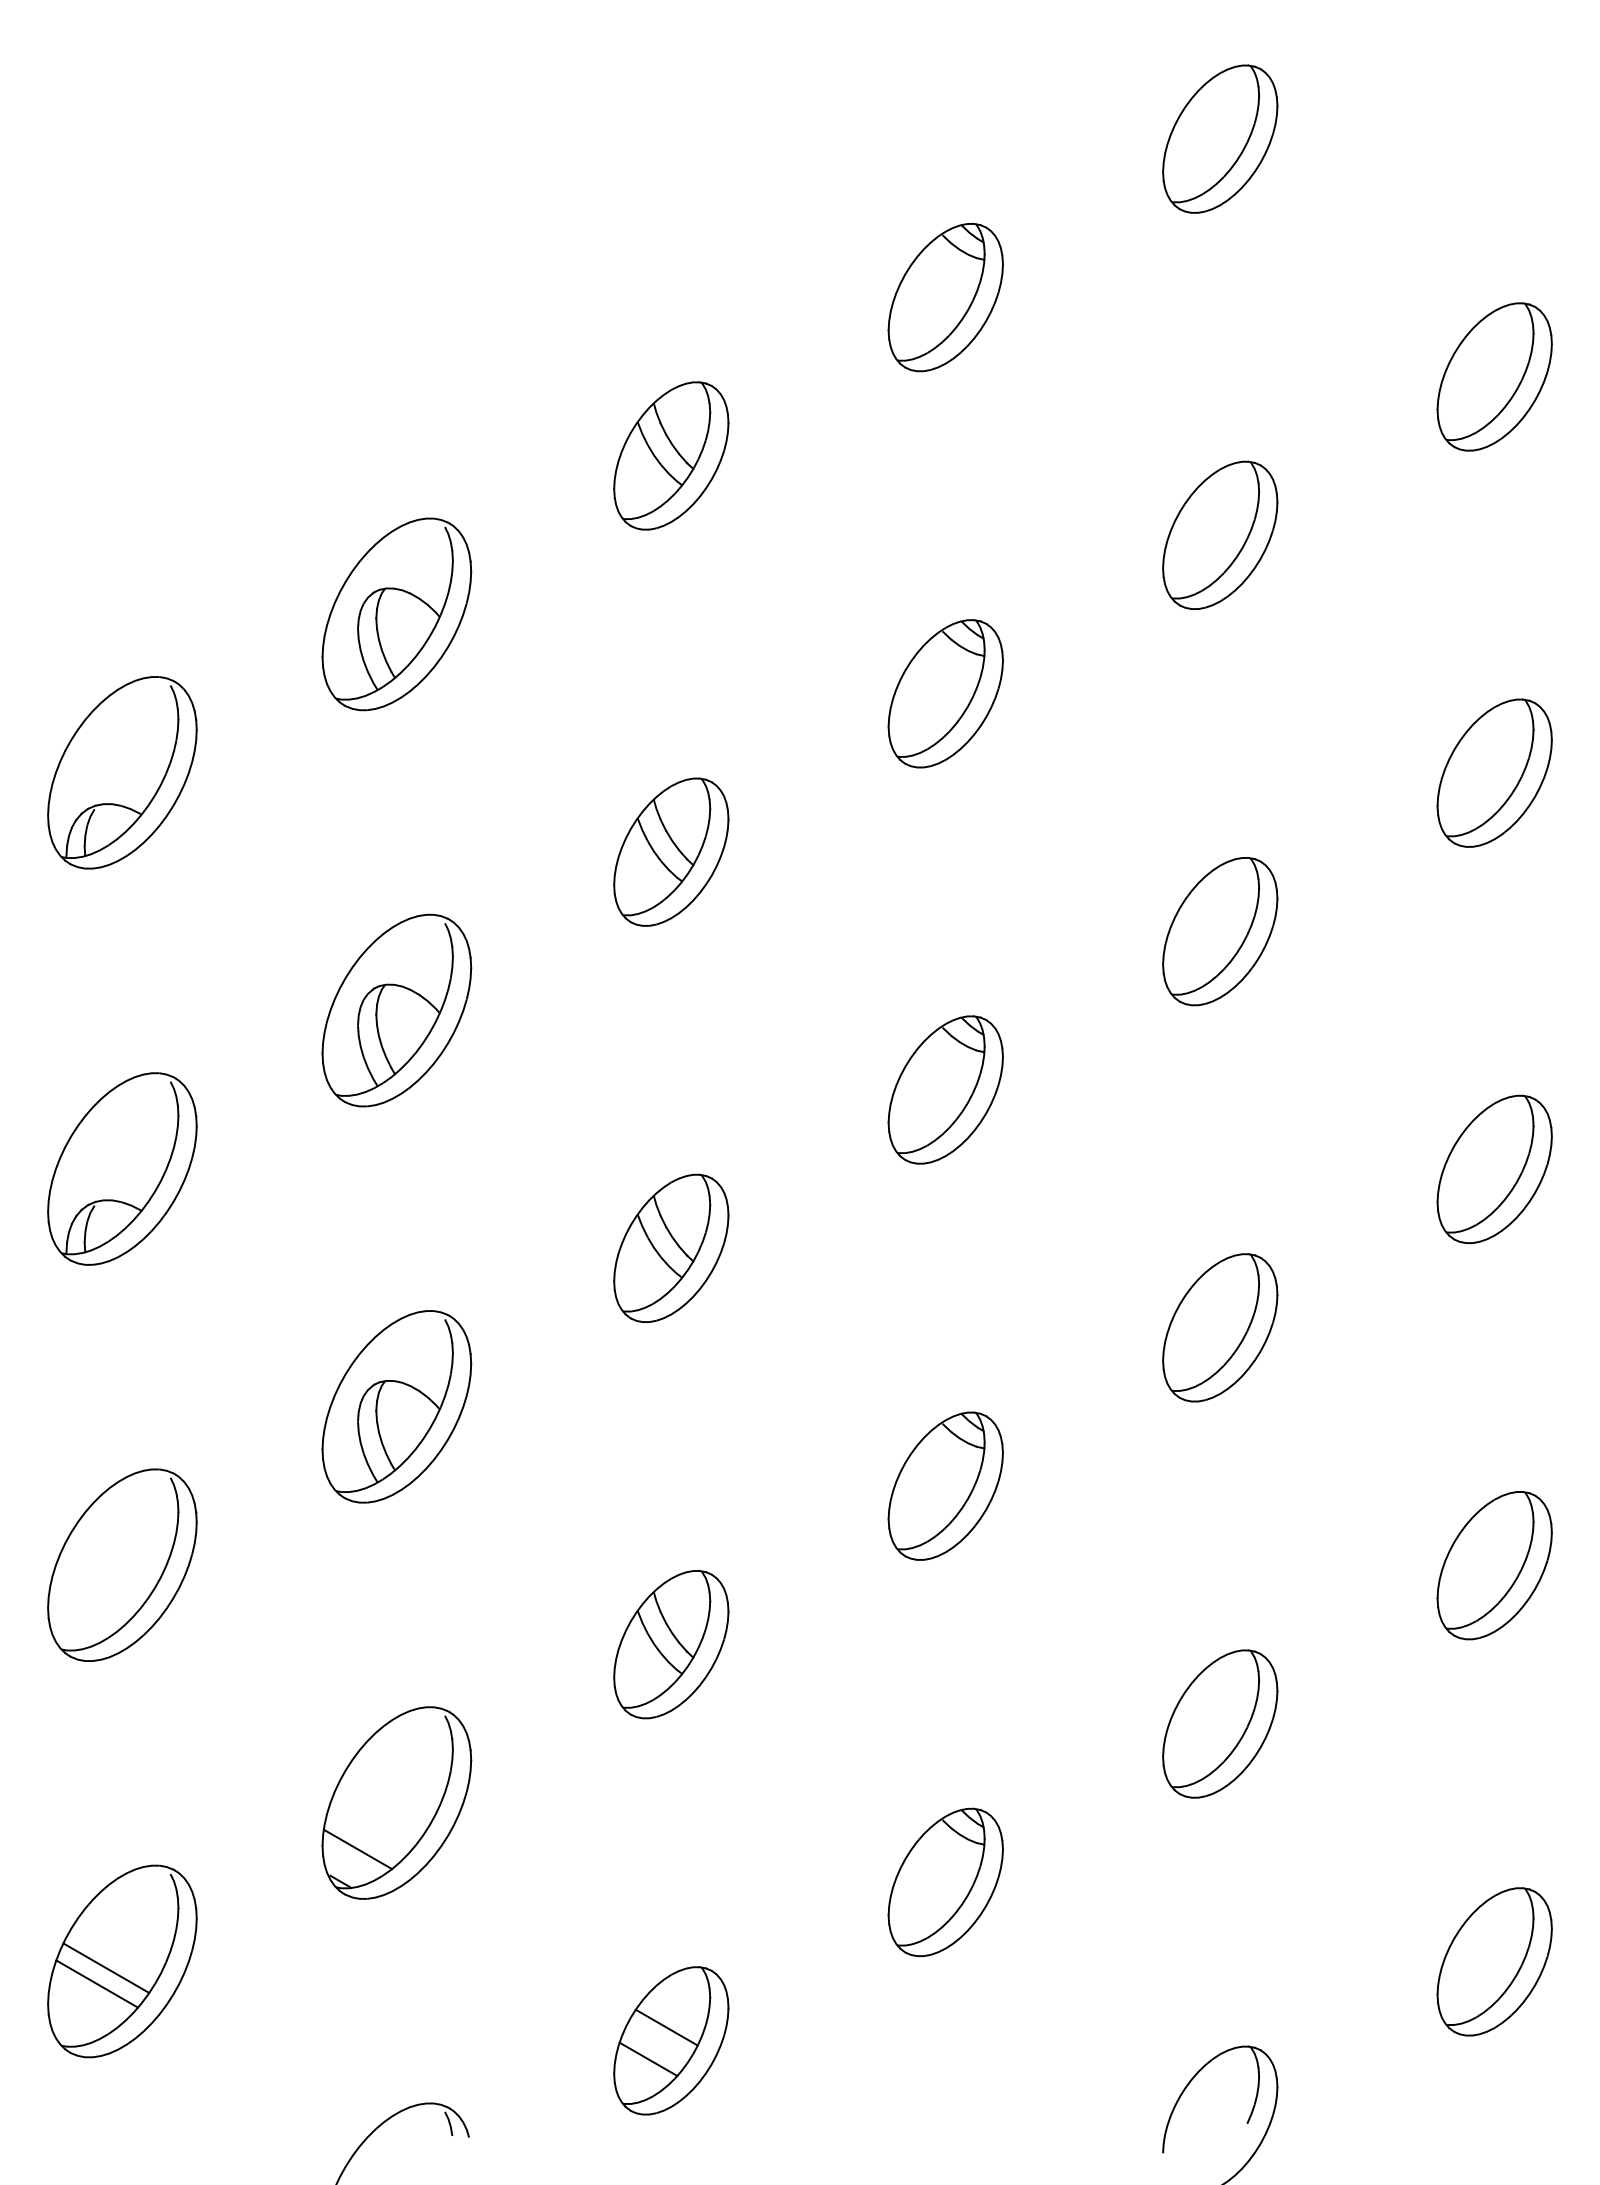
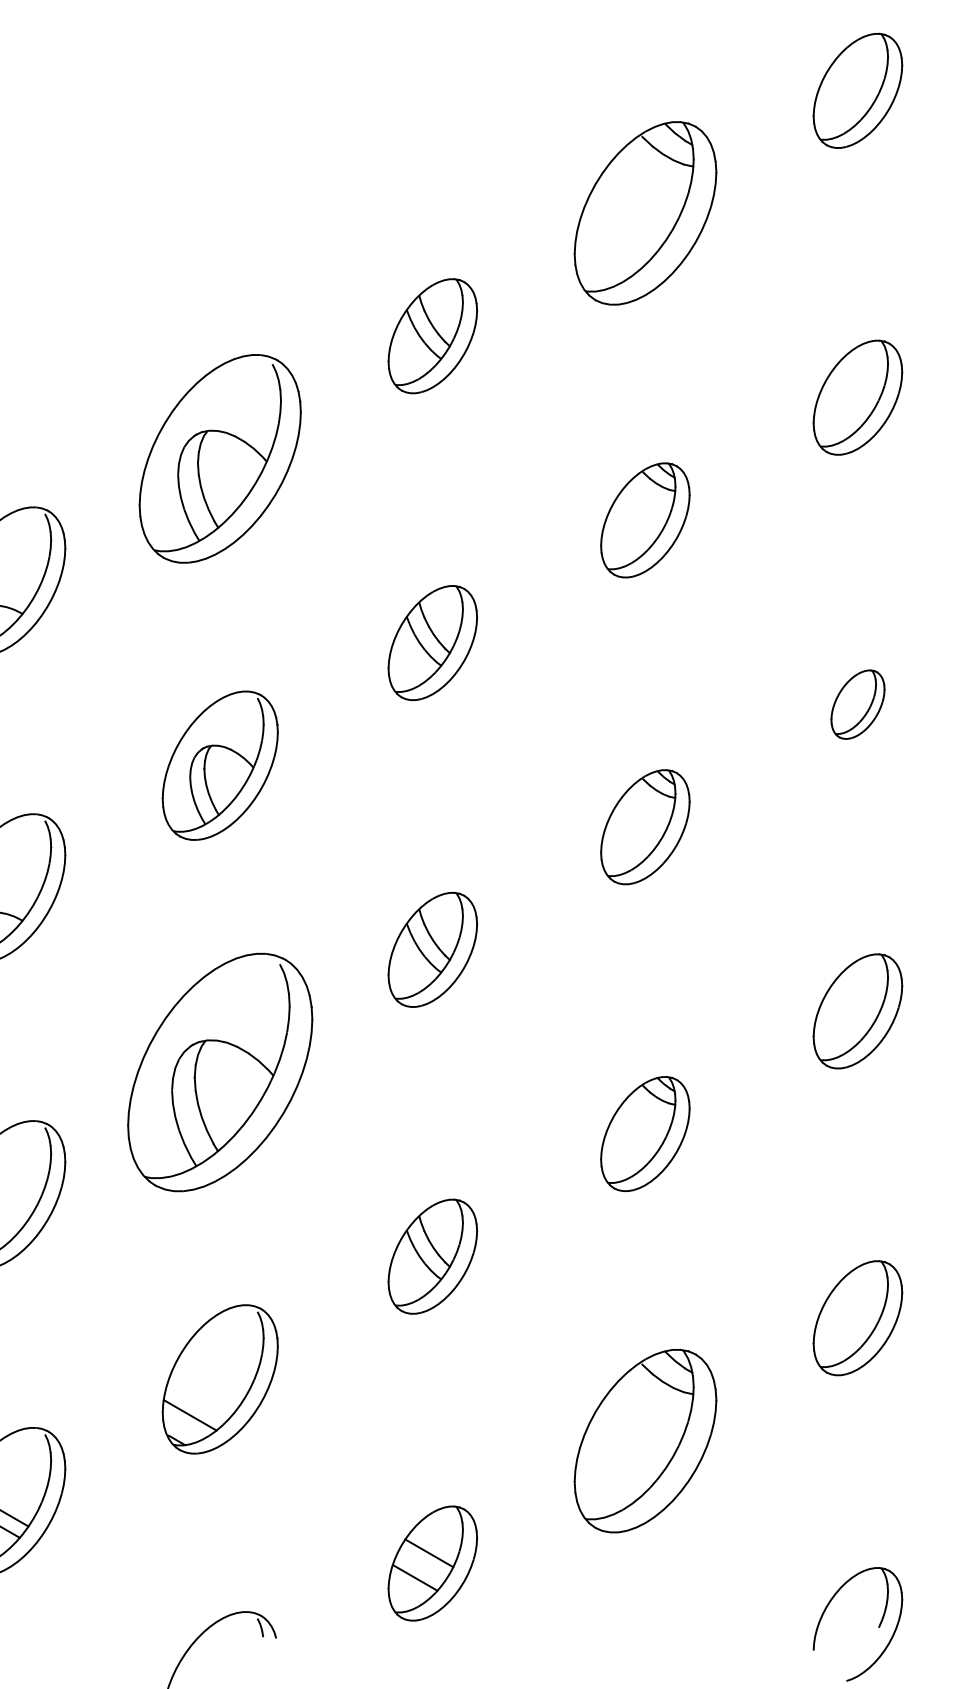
part: (945, 297) -> (645, 213), size x1.6
part: (396, 614) -> (220, 458), size x1.4
part: (1220, 931) -> (858, 704), size x0.6
part: (396, 1406) -> (220, 1072), size x1.6
part: (945, 1881) -> (645, 1440), size x1.6

